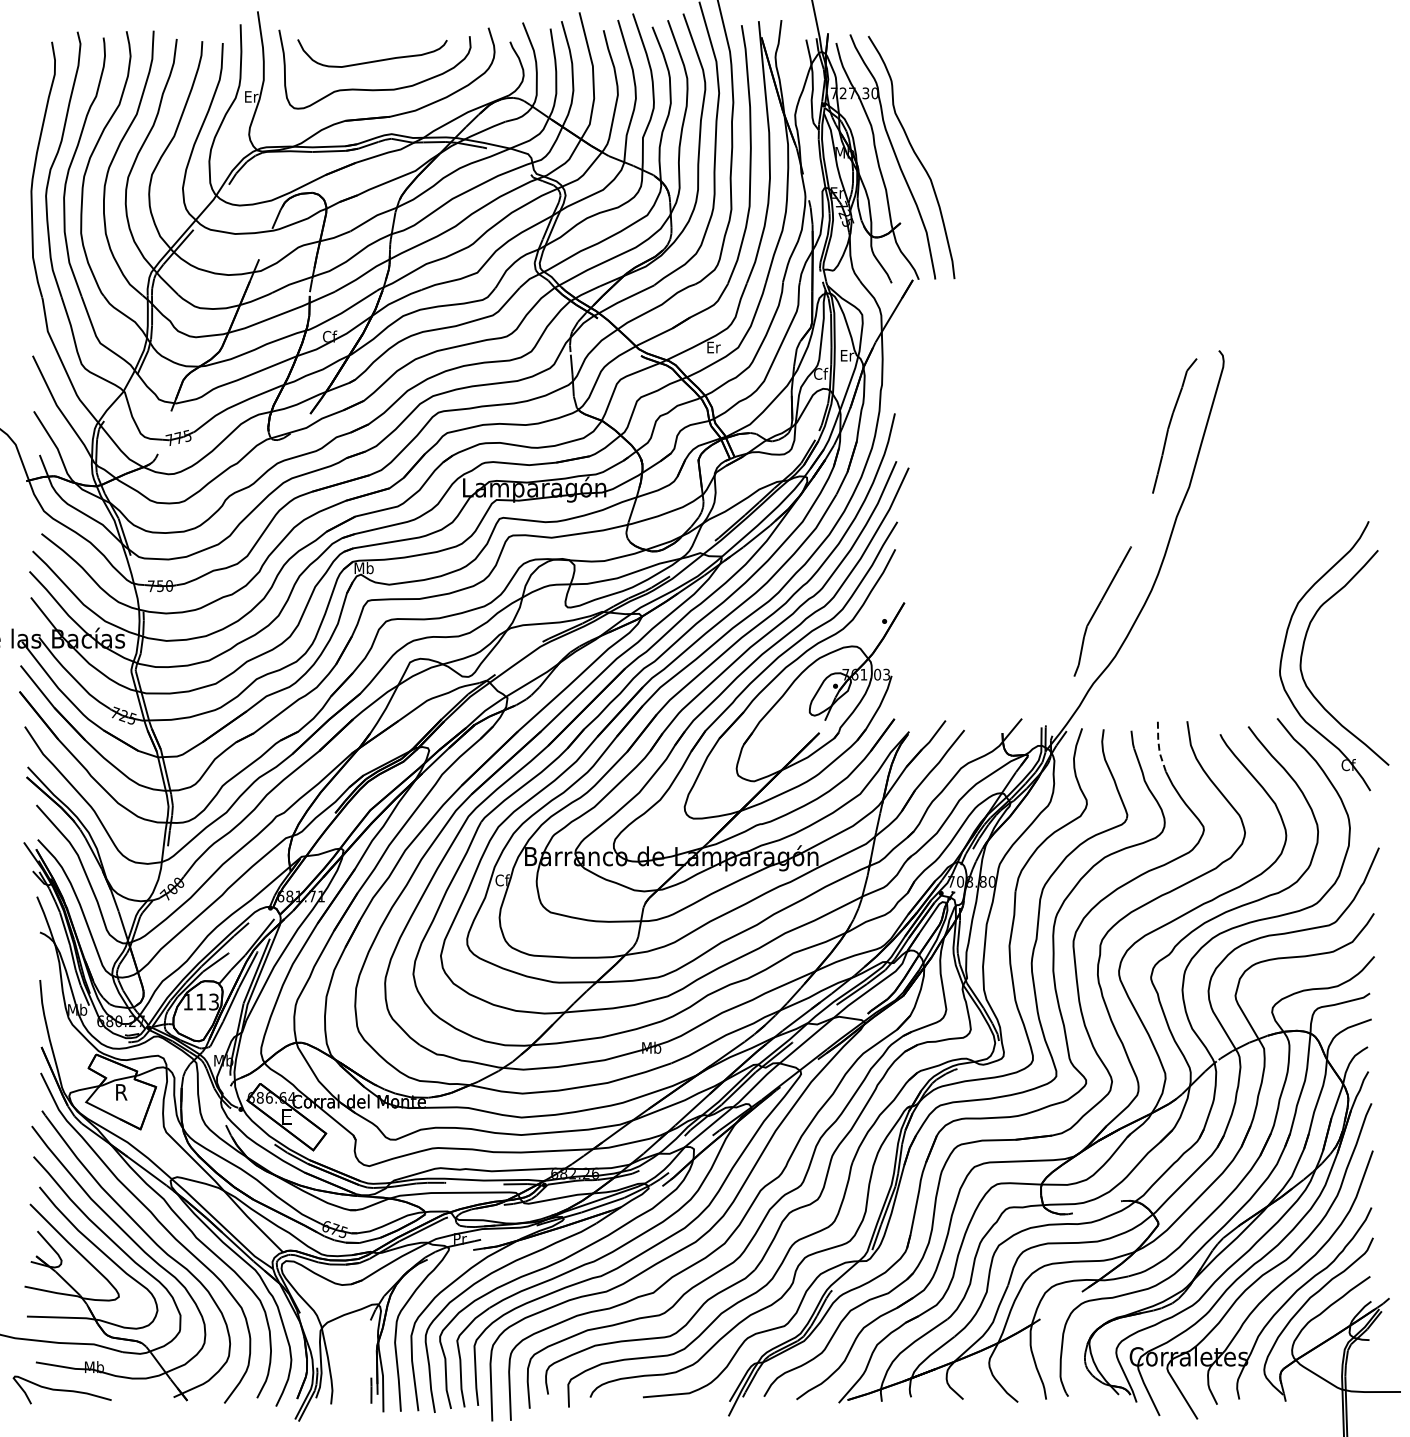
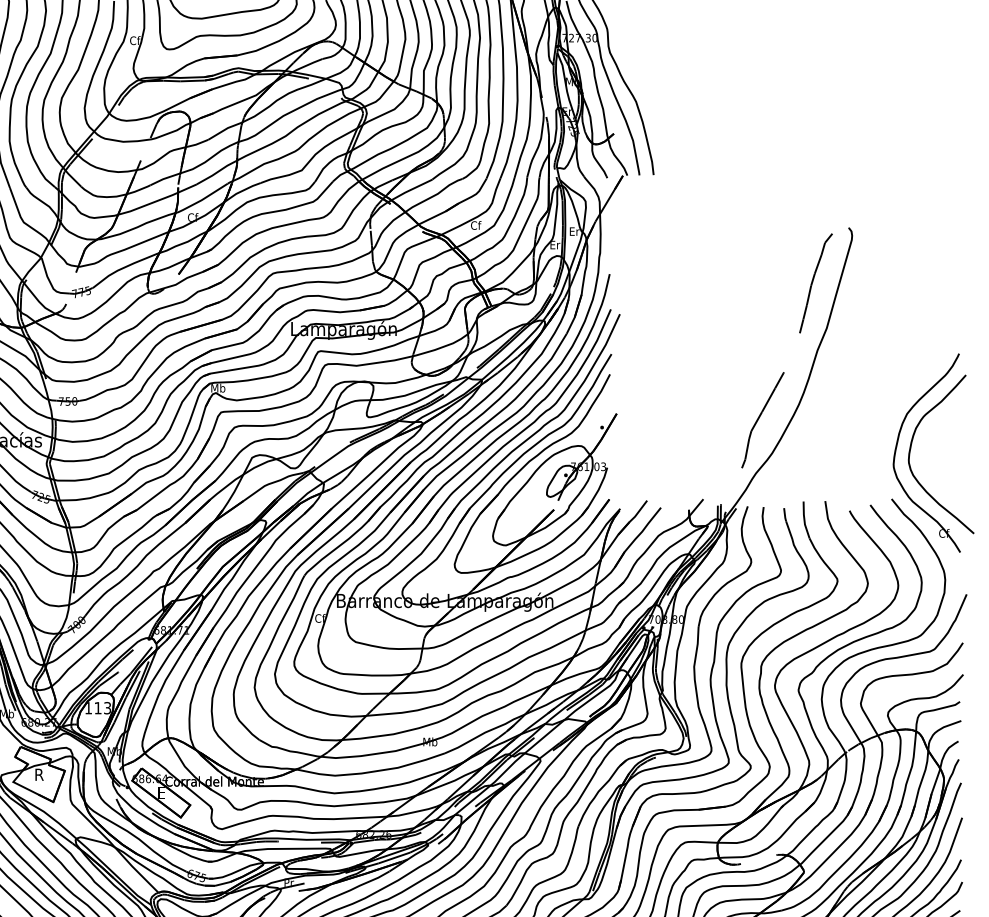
text: (251, 96) -> (135, 40), Er -> Cf
text: (713, 347) -> (475, 225), Er -> Cf
text: (821, 373) -> (555, 244), Cf -> Er
line: (1159, 747) -> (804, 520), dashed -> solid

